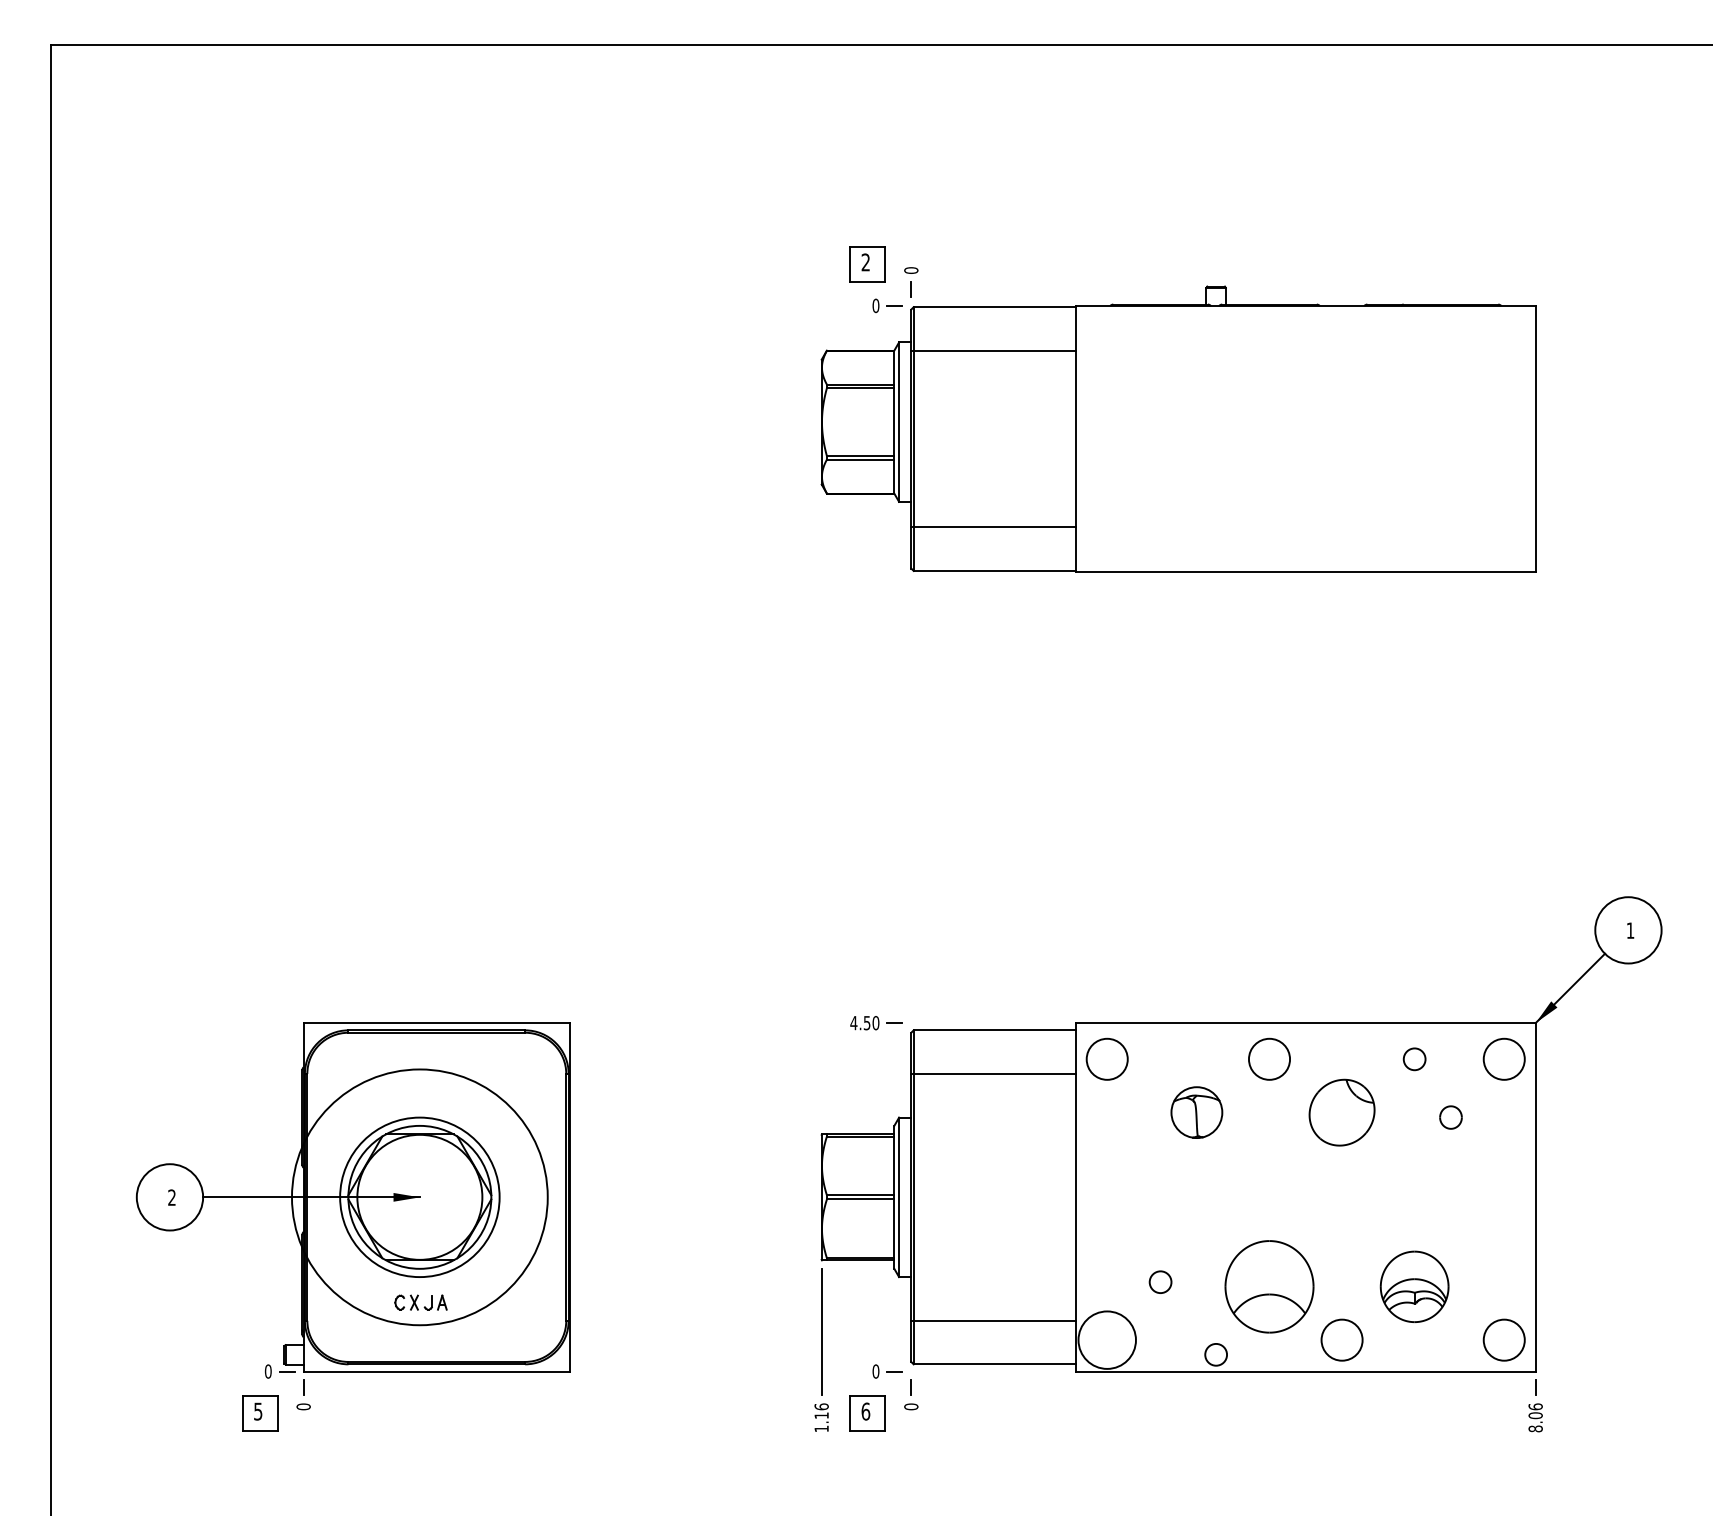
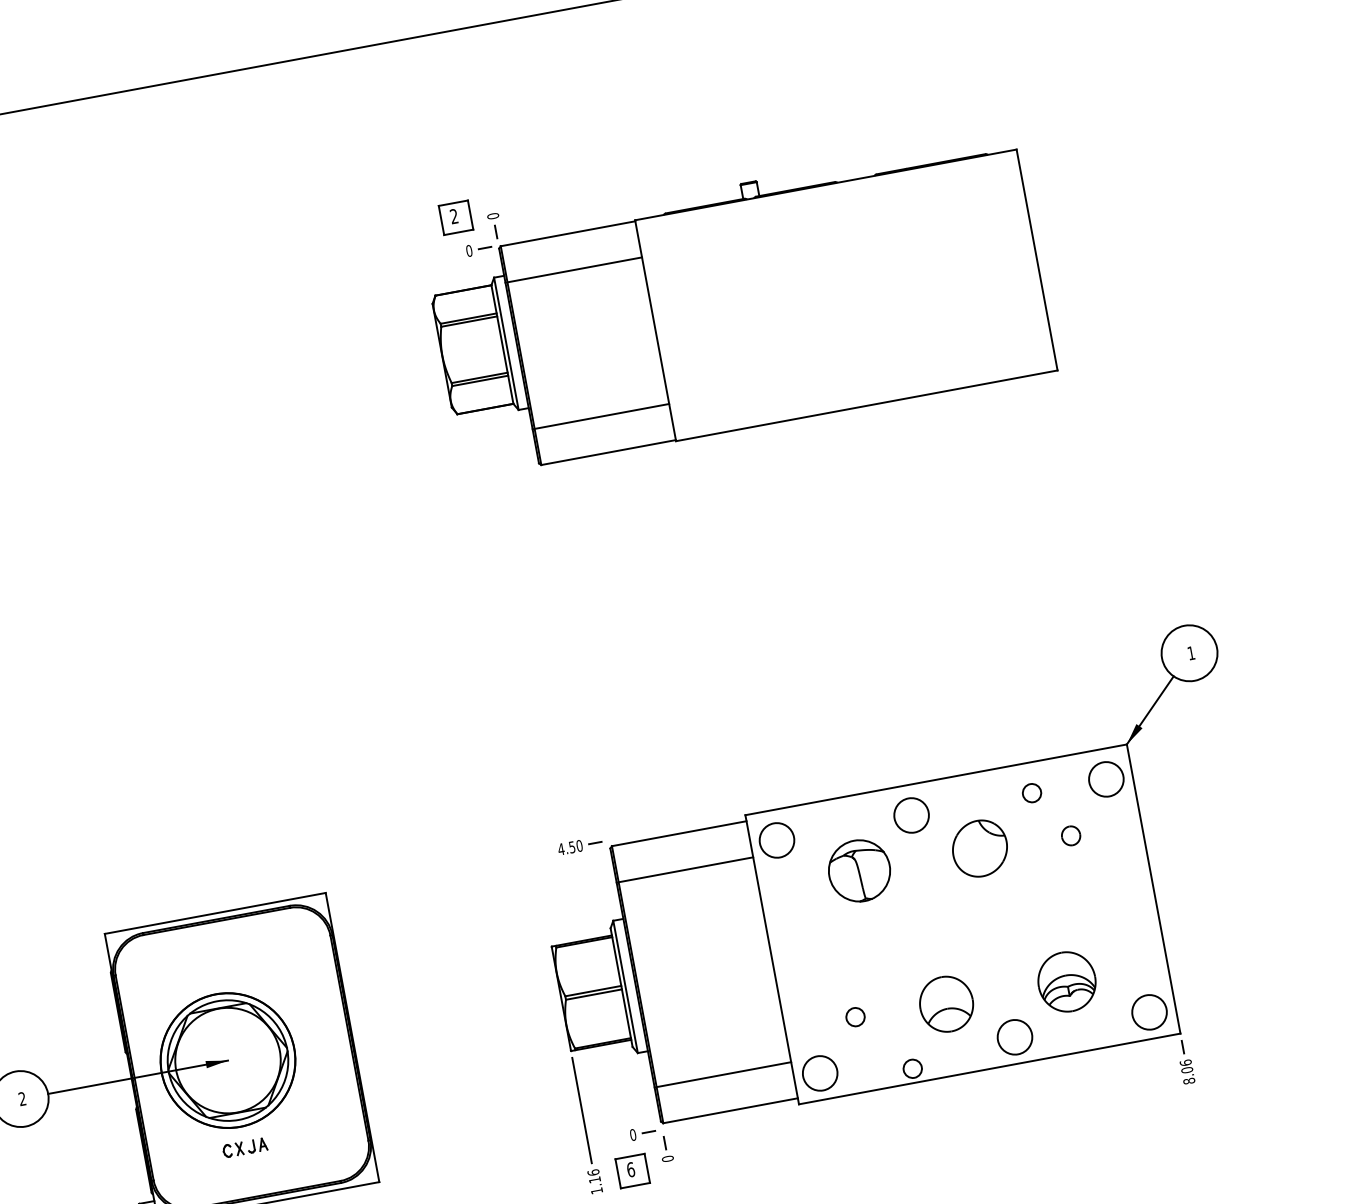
part: (1196, 1112) -> (859, 870), size x1.43
circle: (419, 1197) -> (227, 1060), size x0.62
part: (1269, 1286) -> (946, 1003), size x0.71
circle: (1106, 1339) -> (819, 1072), size x0.71

